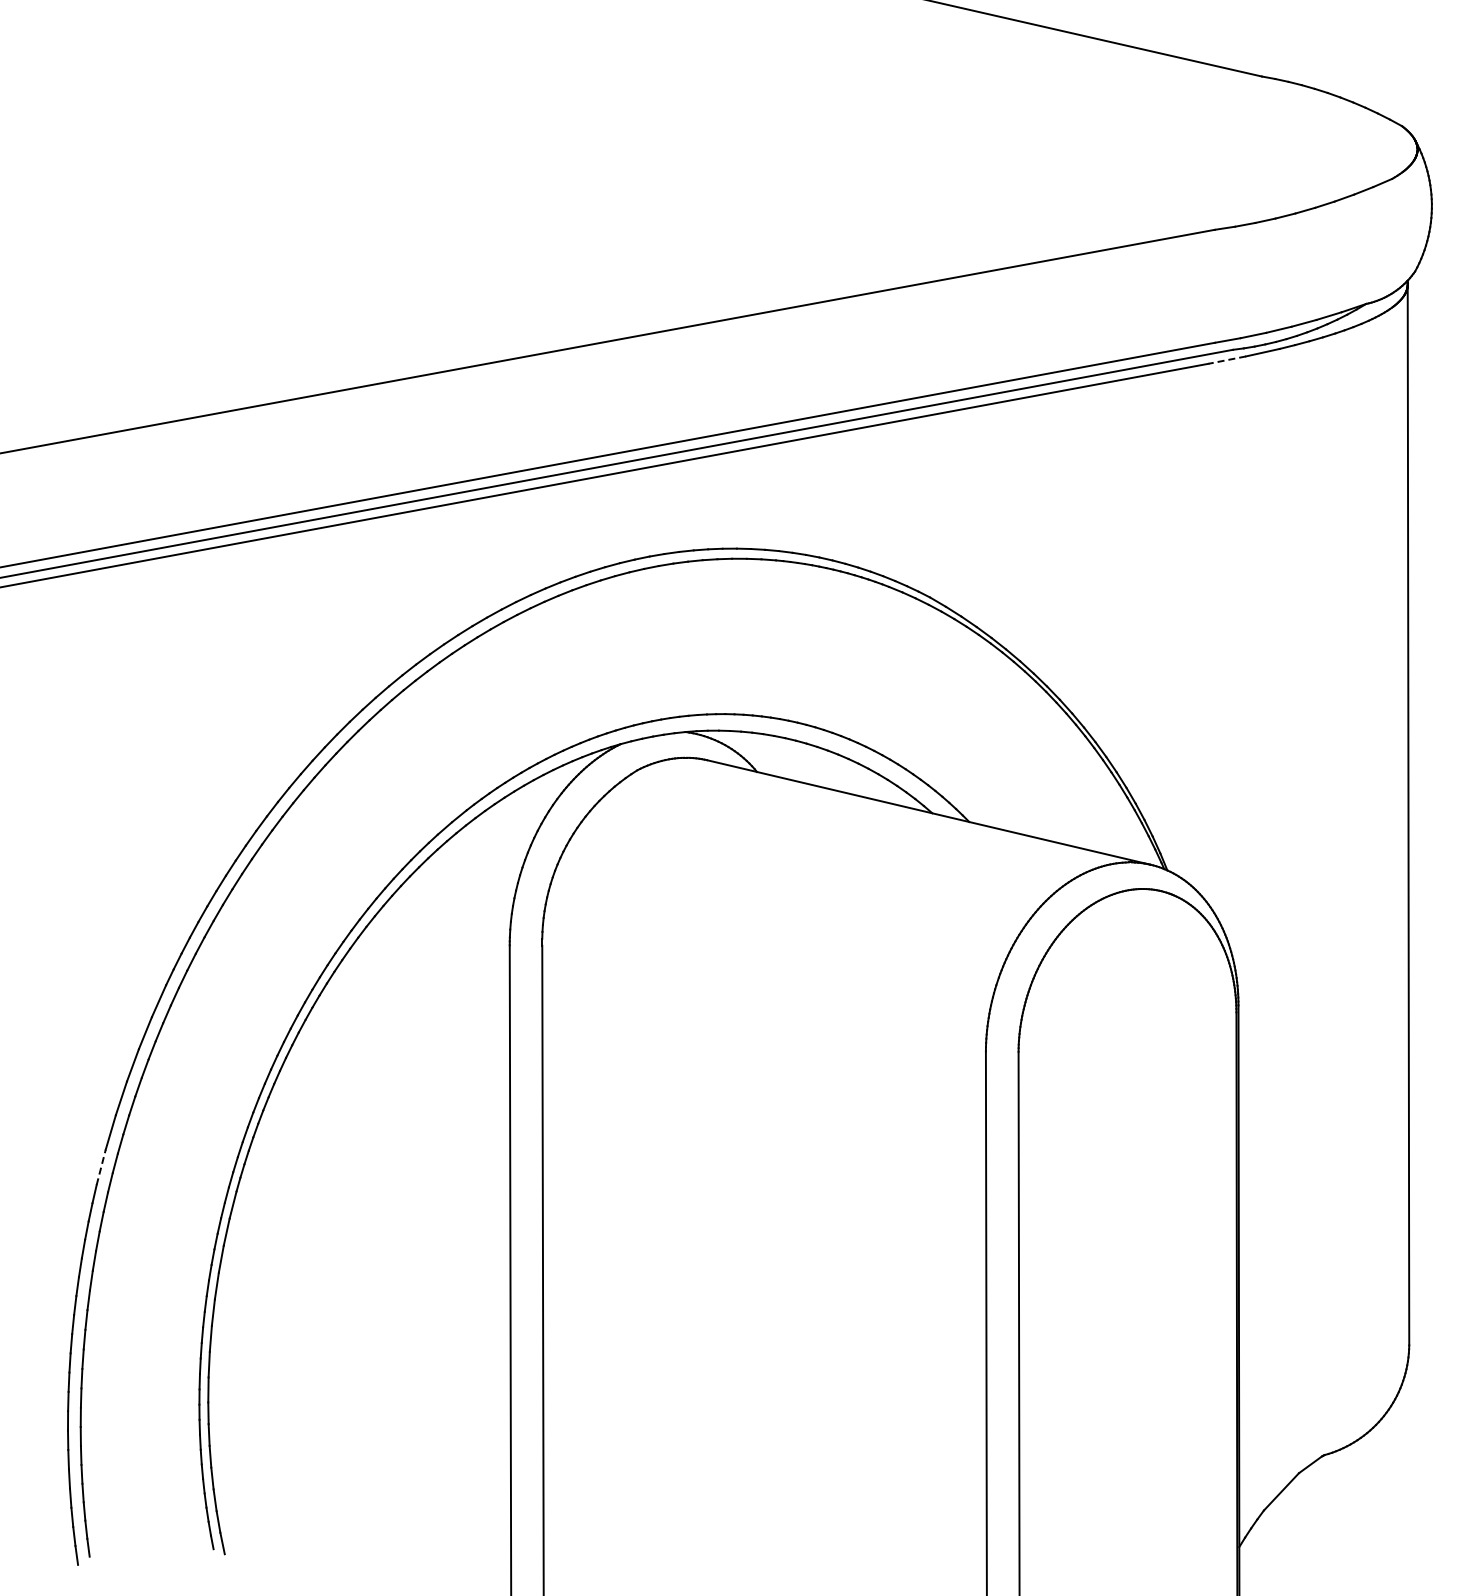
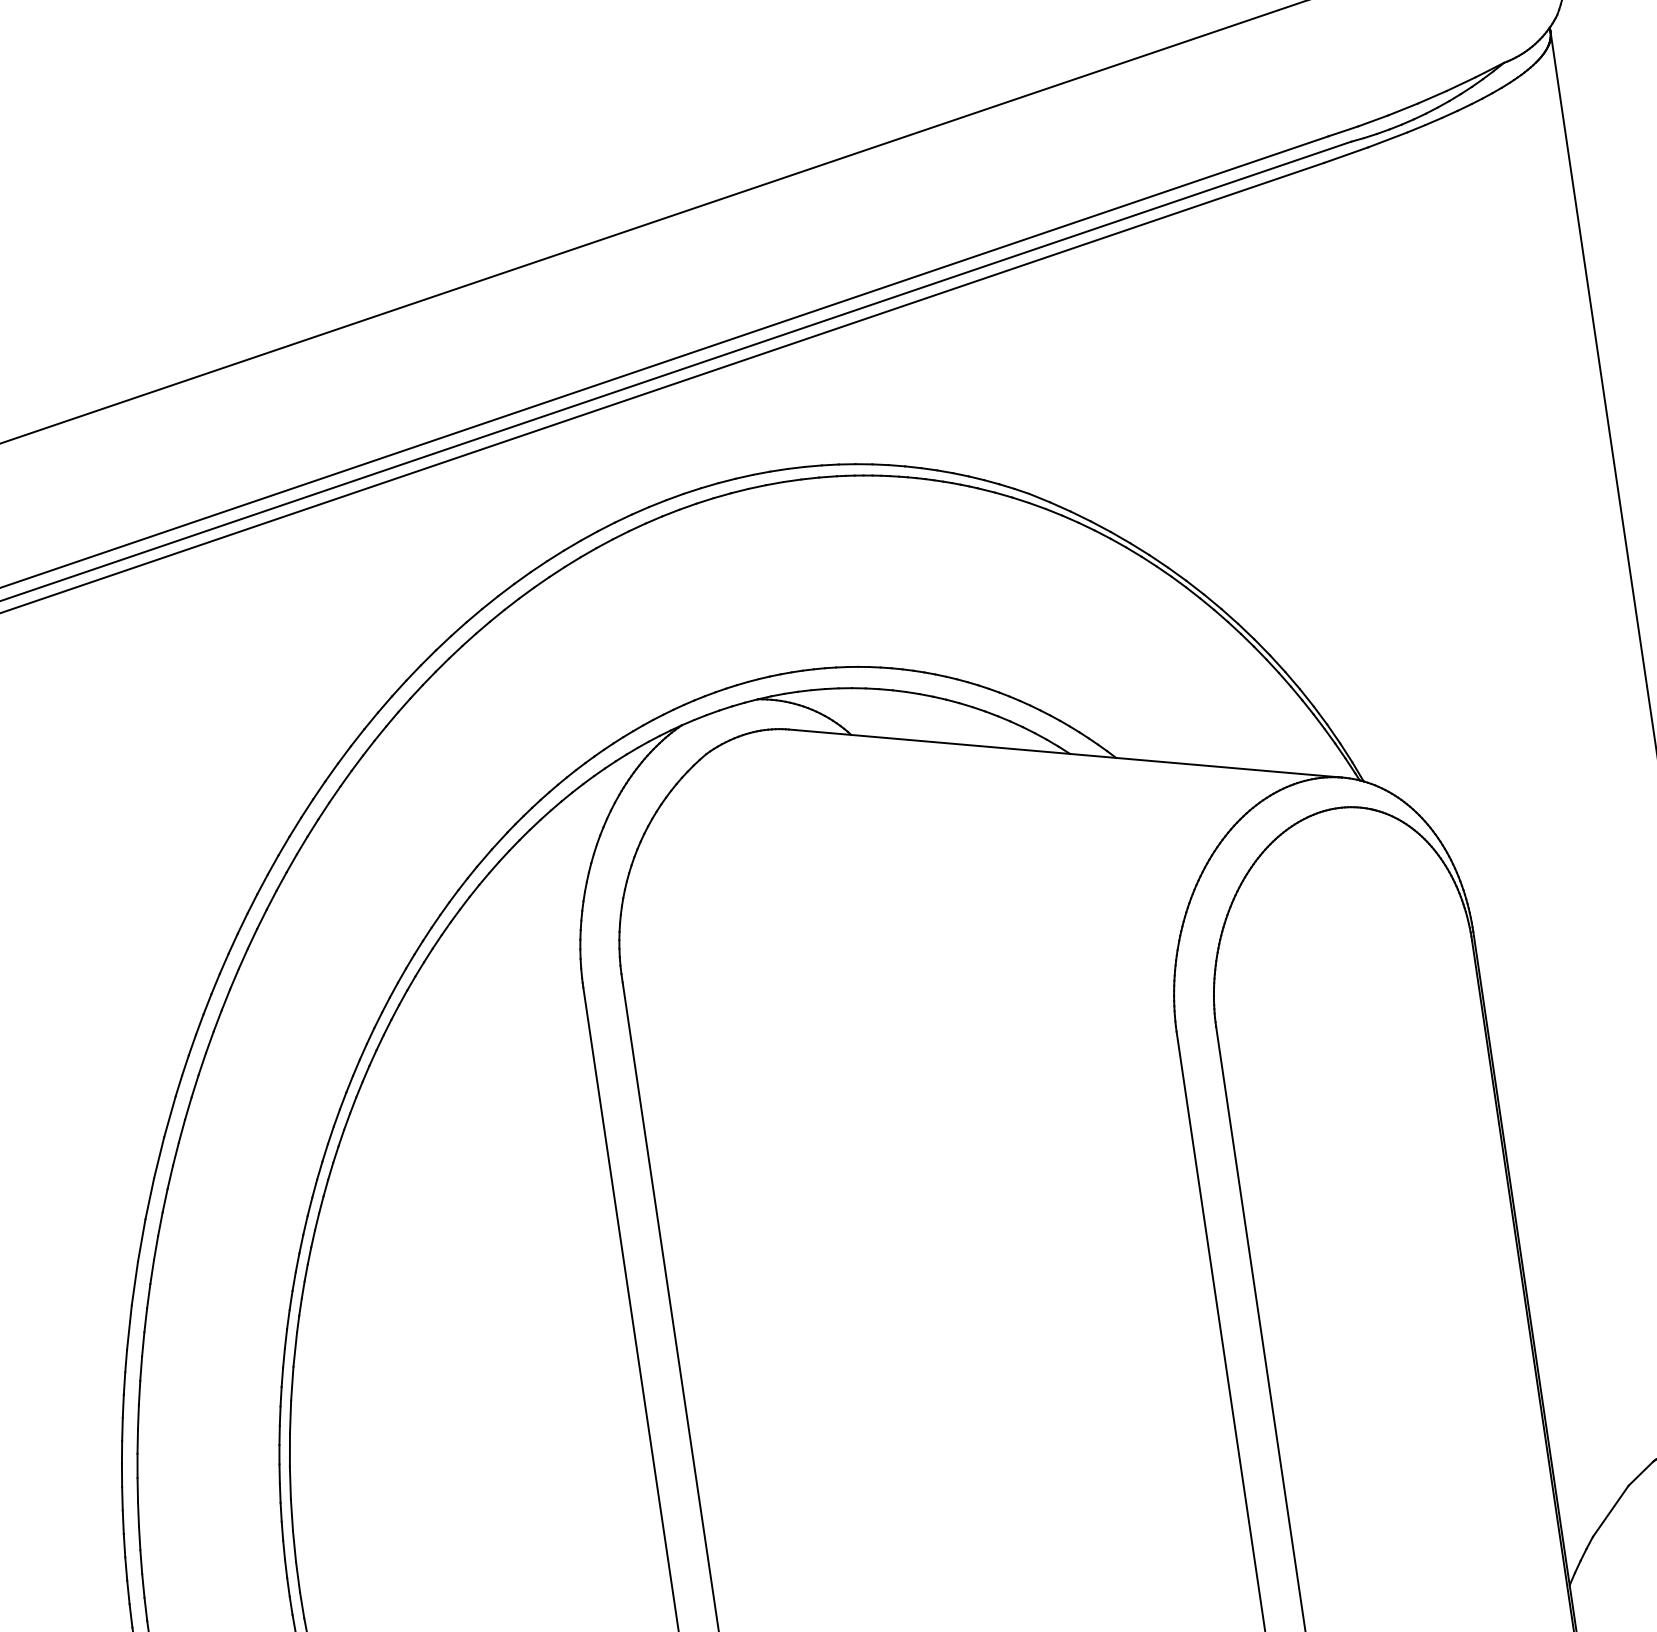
line: (1226, 360) -> (1345, 155), dashed -> solid
line: (101, 1166) -> (129, 1326), dashed -> solid

